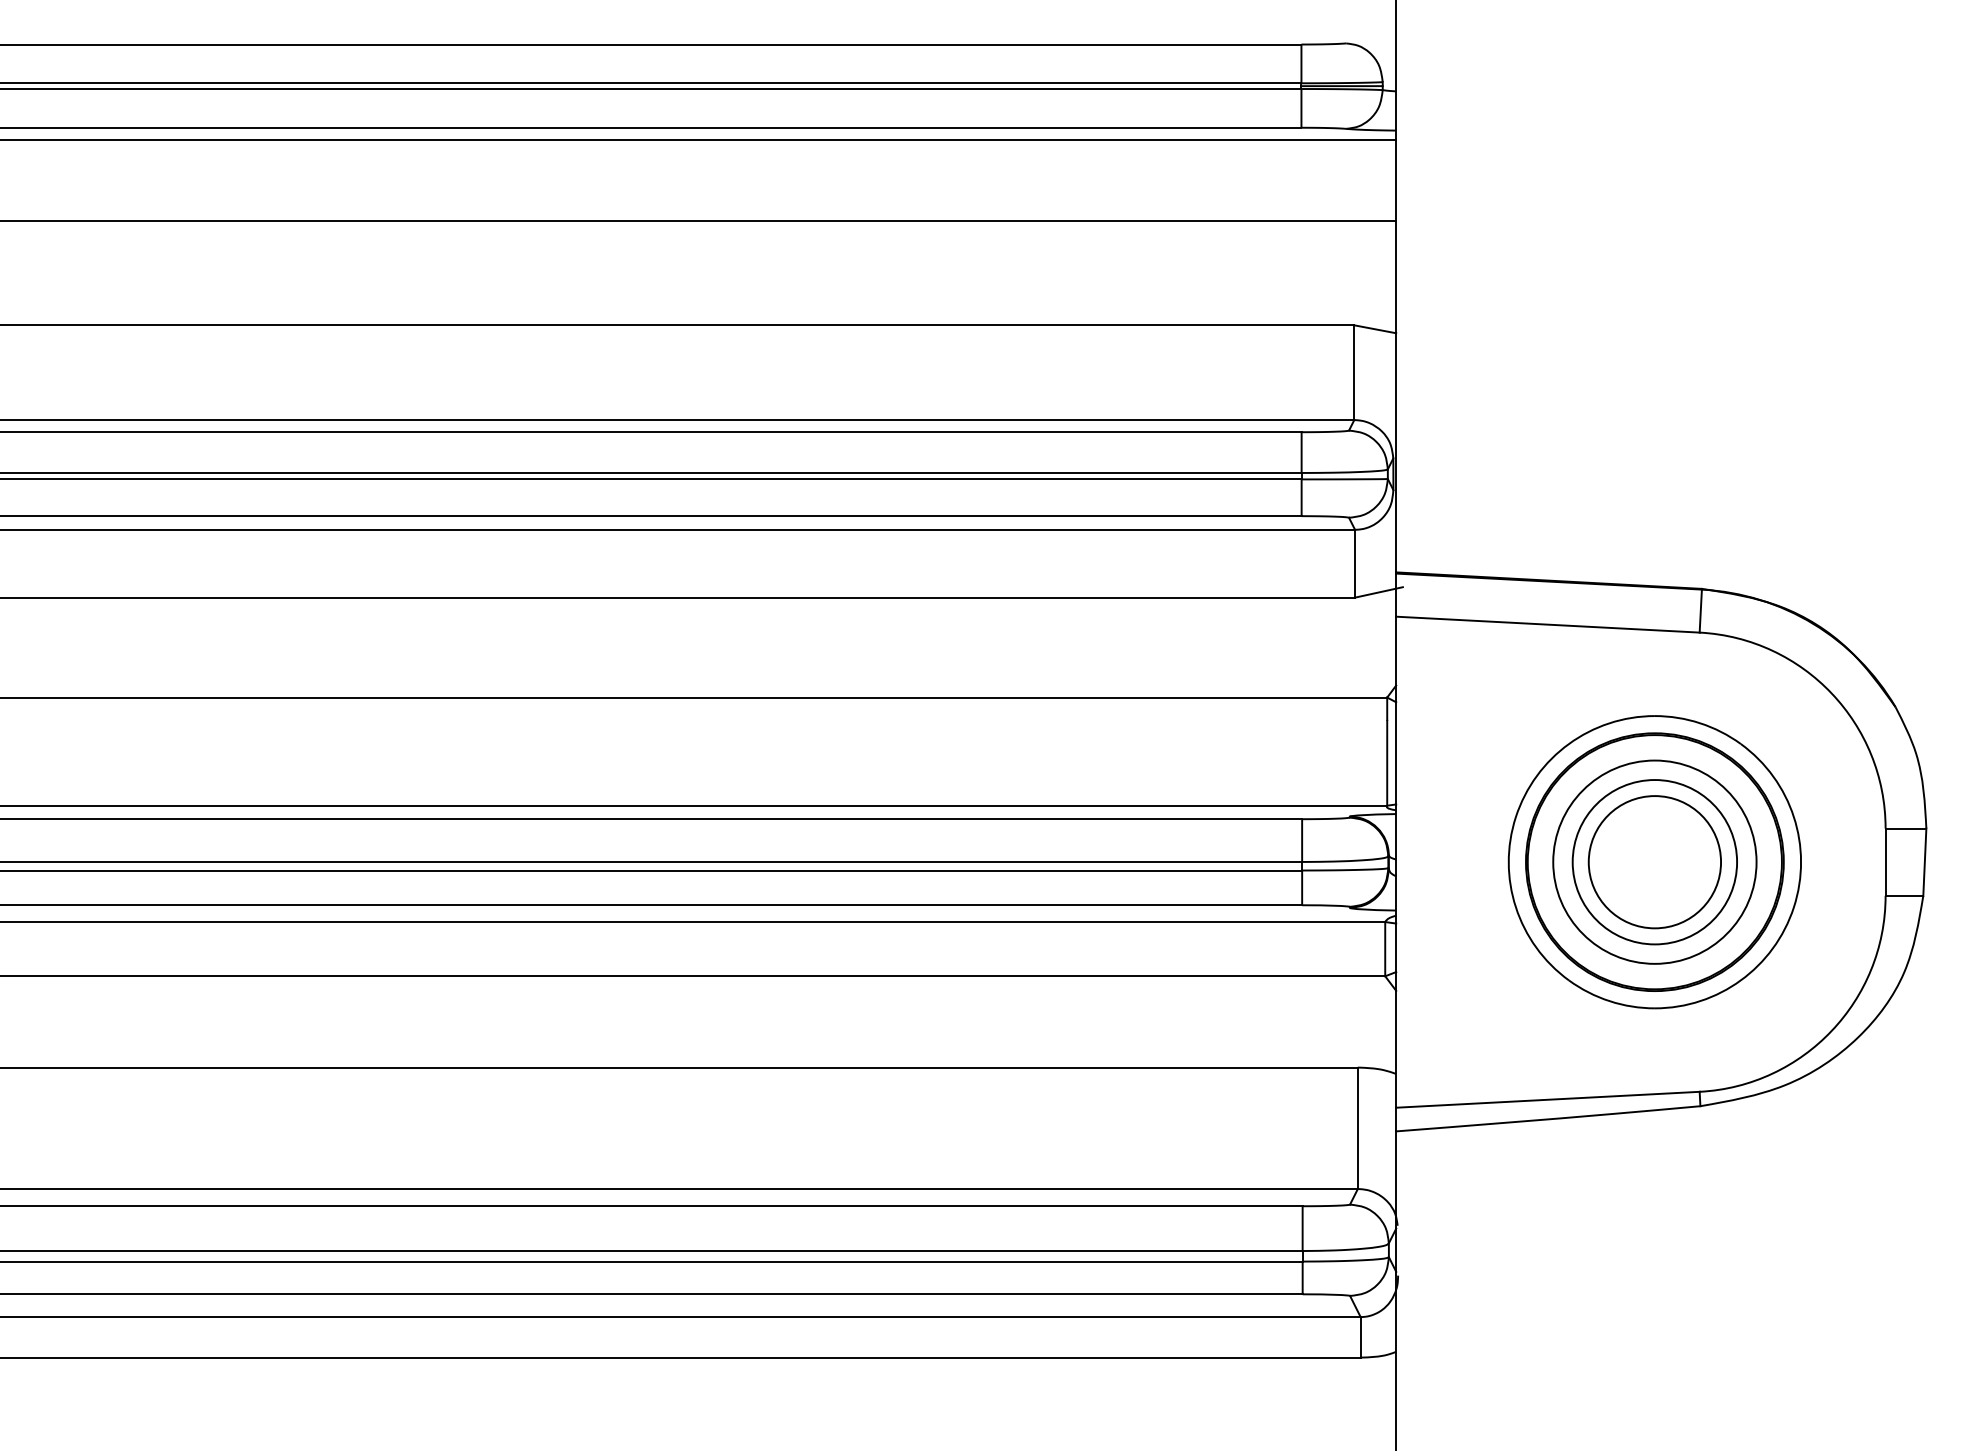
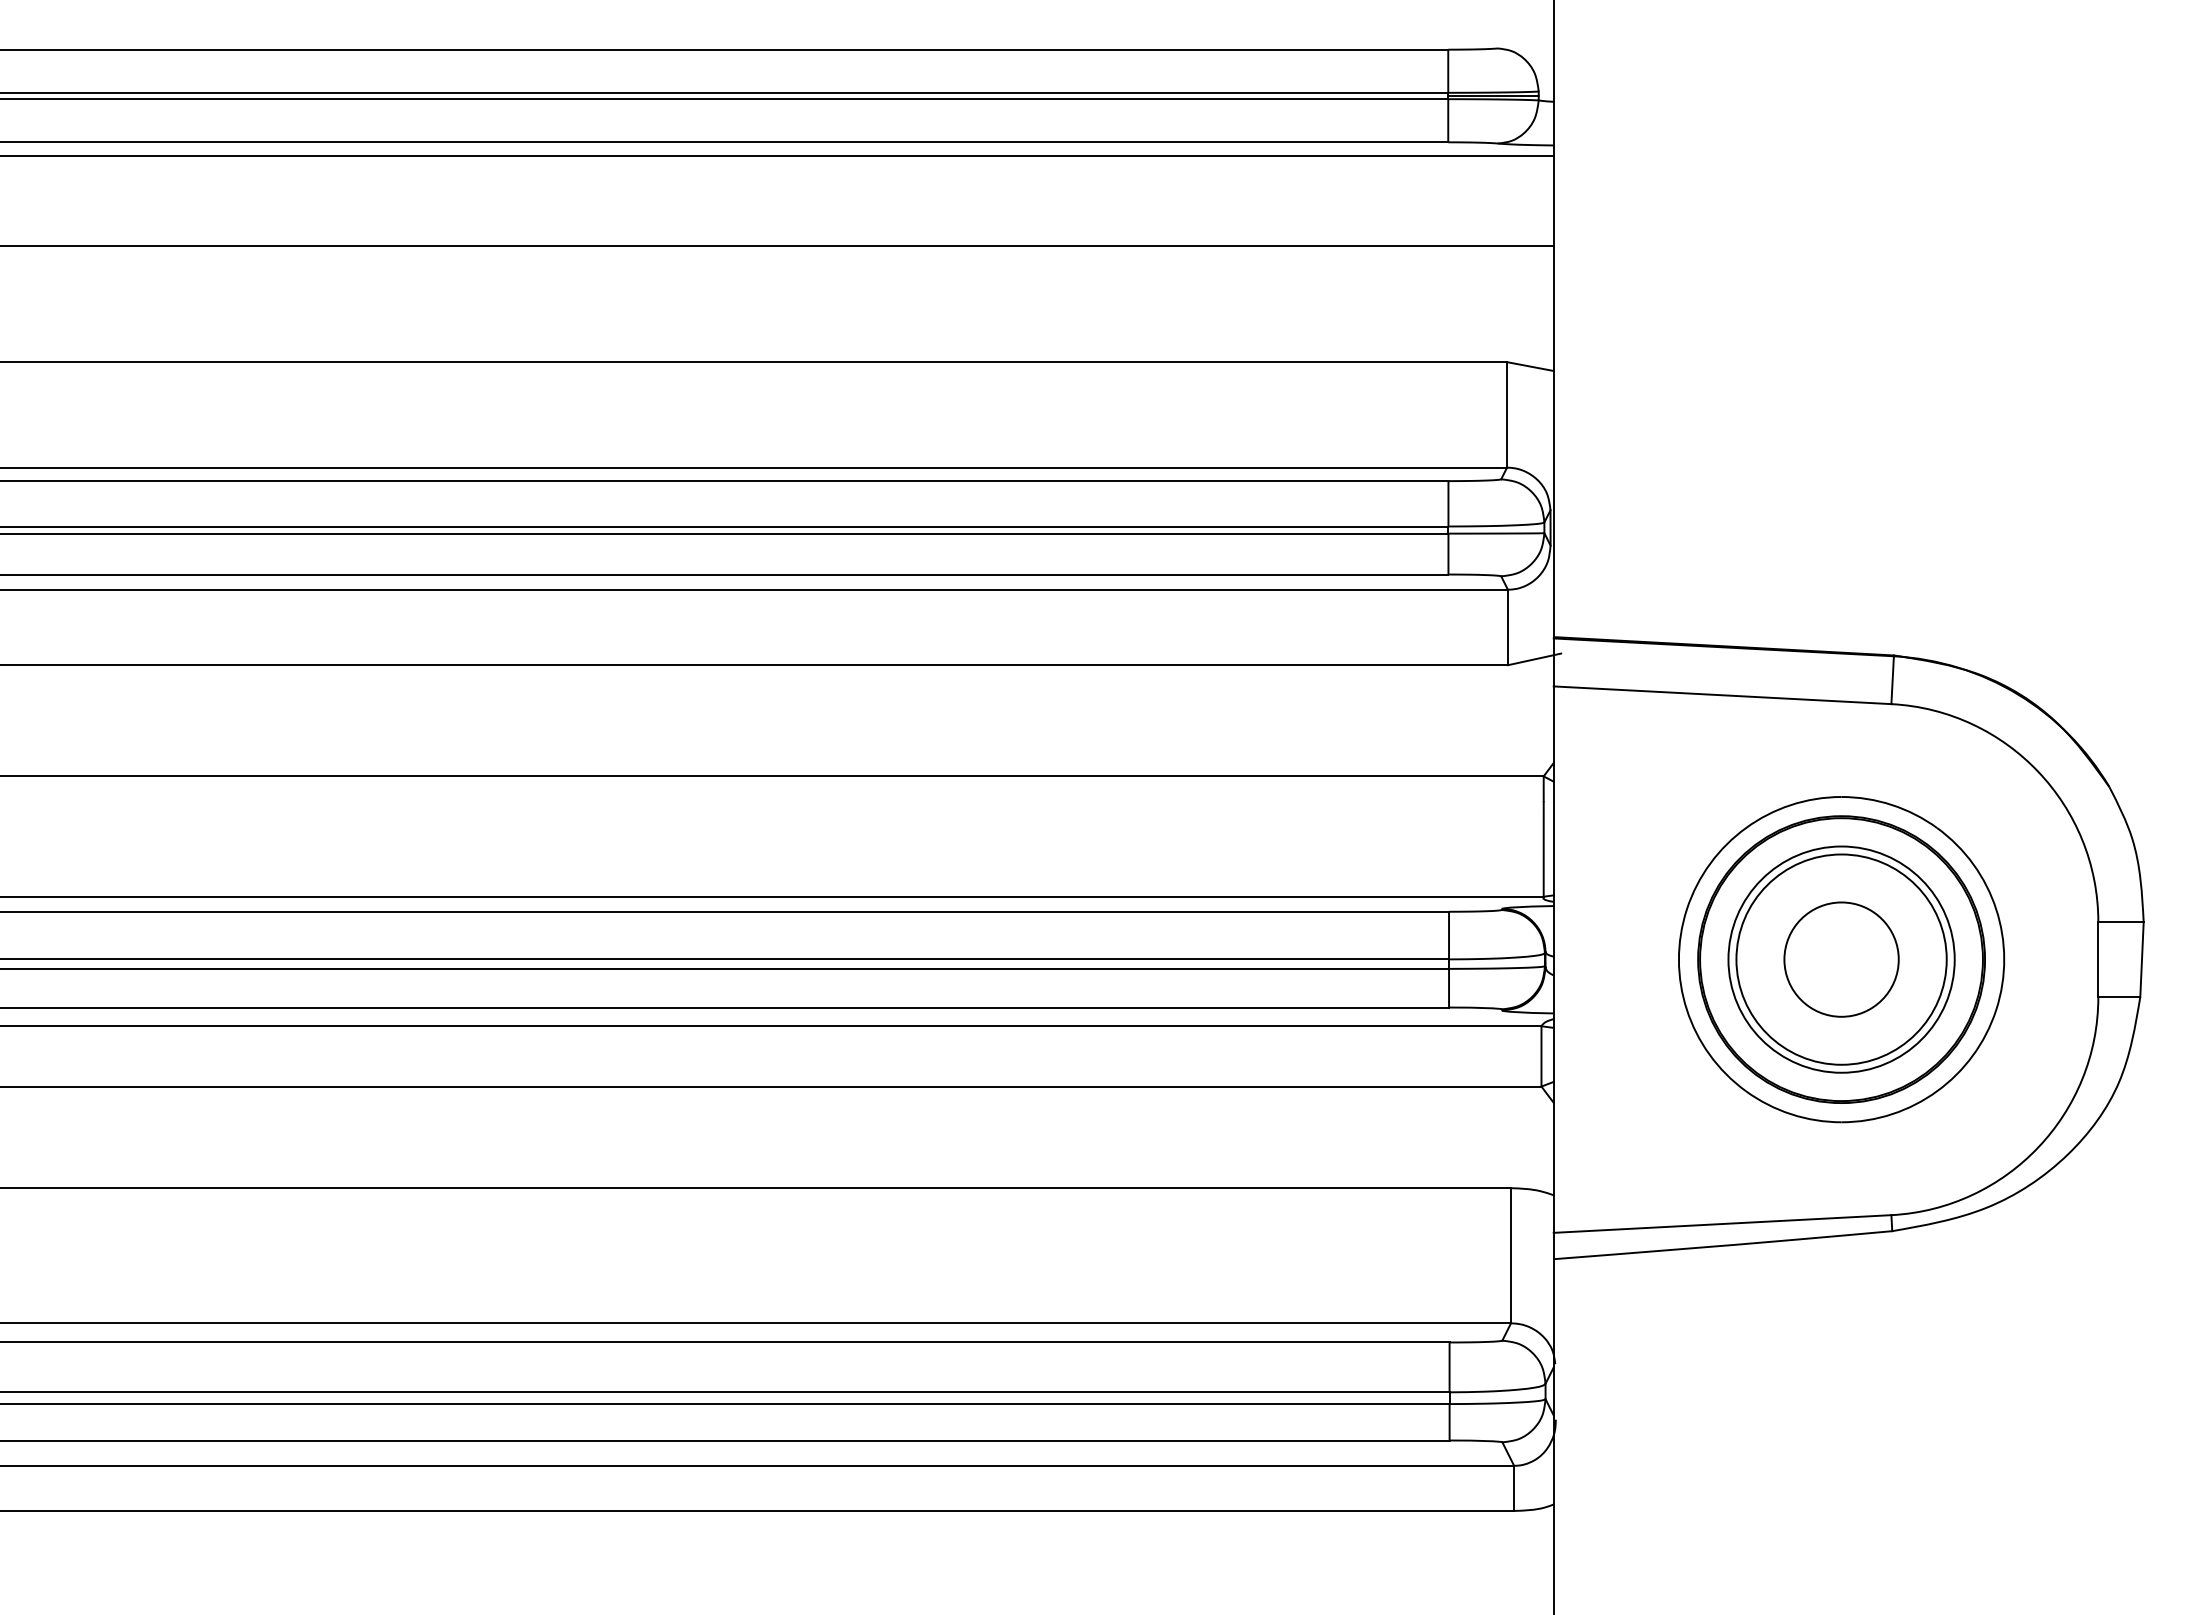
circle: (1654, 862) -> (1841, 959), size x0.62
circle: (1654, 862) -> (1841, 959), size x1.43

